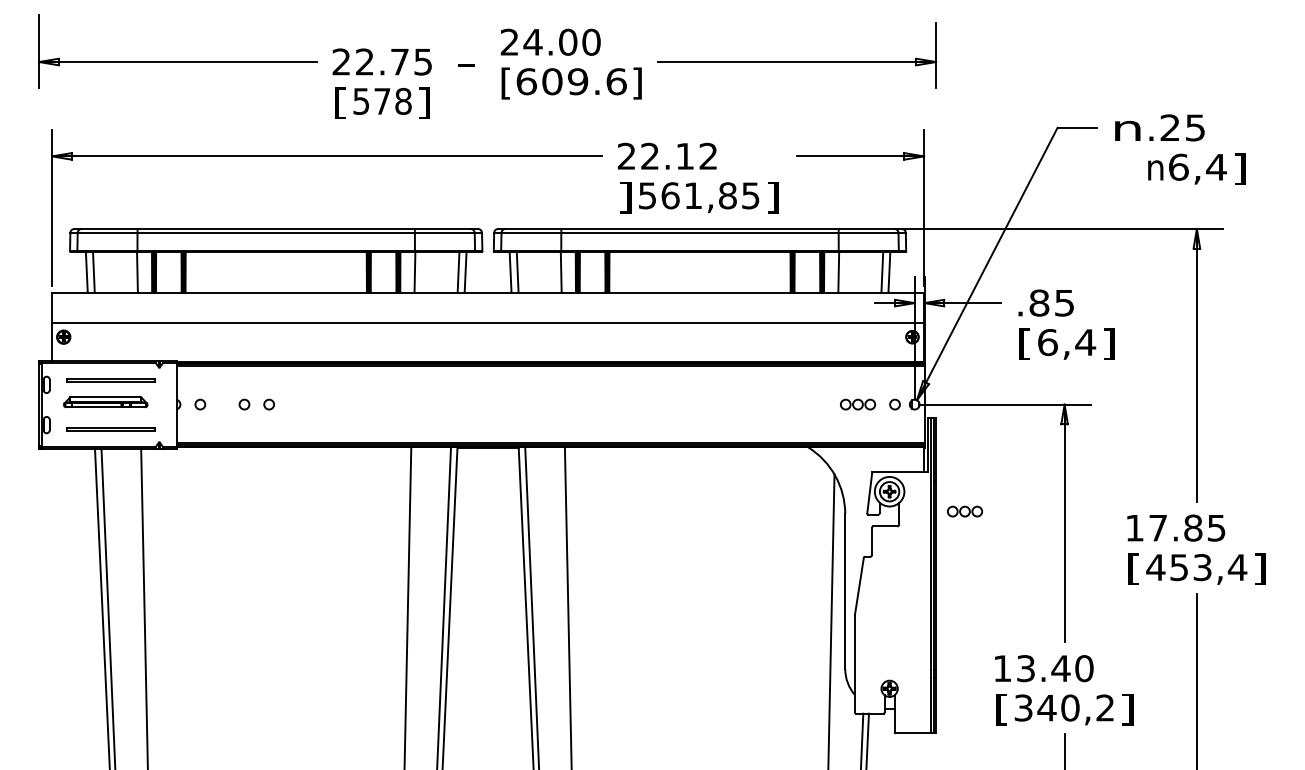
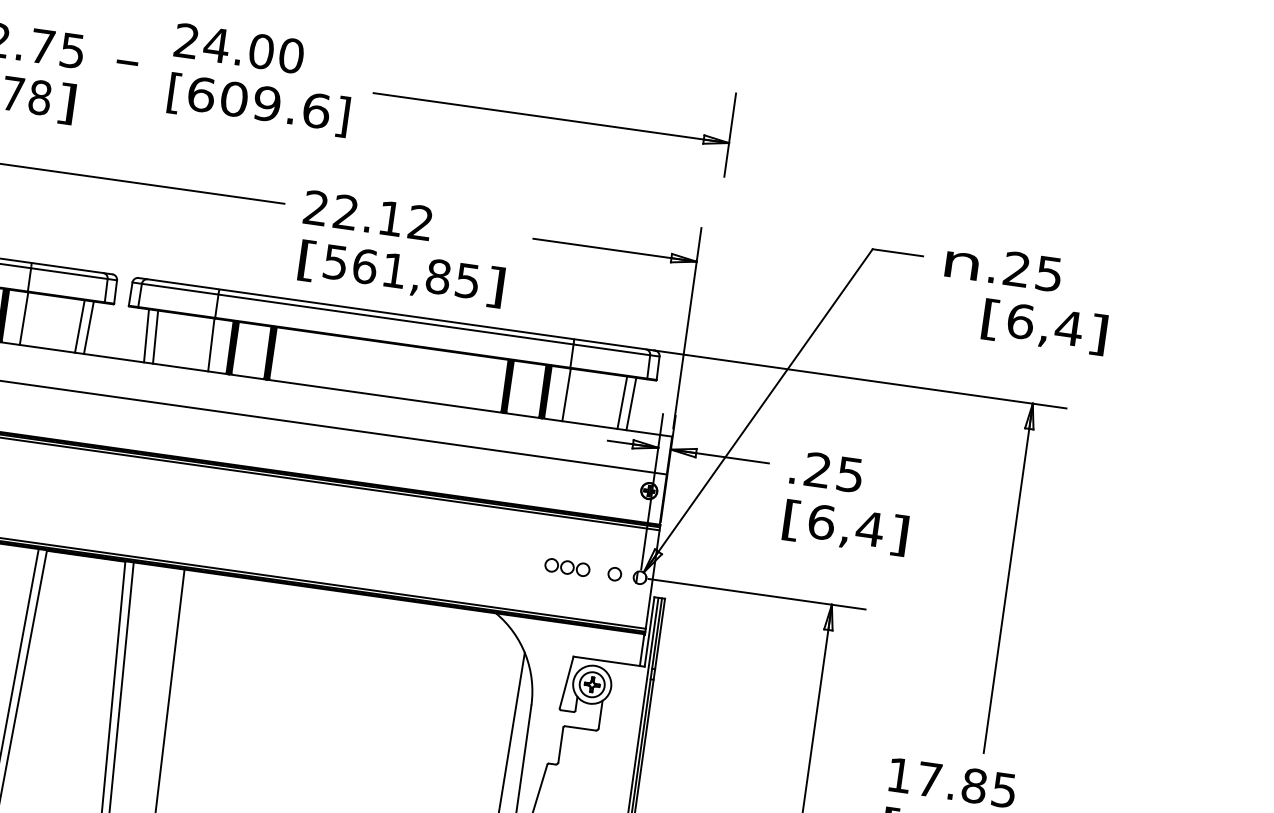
text: (1155, 168) -> (990, 318), n -> [
text: (625, 197) -> (307, 260), ] -> [
text: (1039, 302) -> (818, 469), .85 -> .25
part: (965, 511) -> (685, 723), removed

